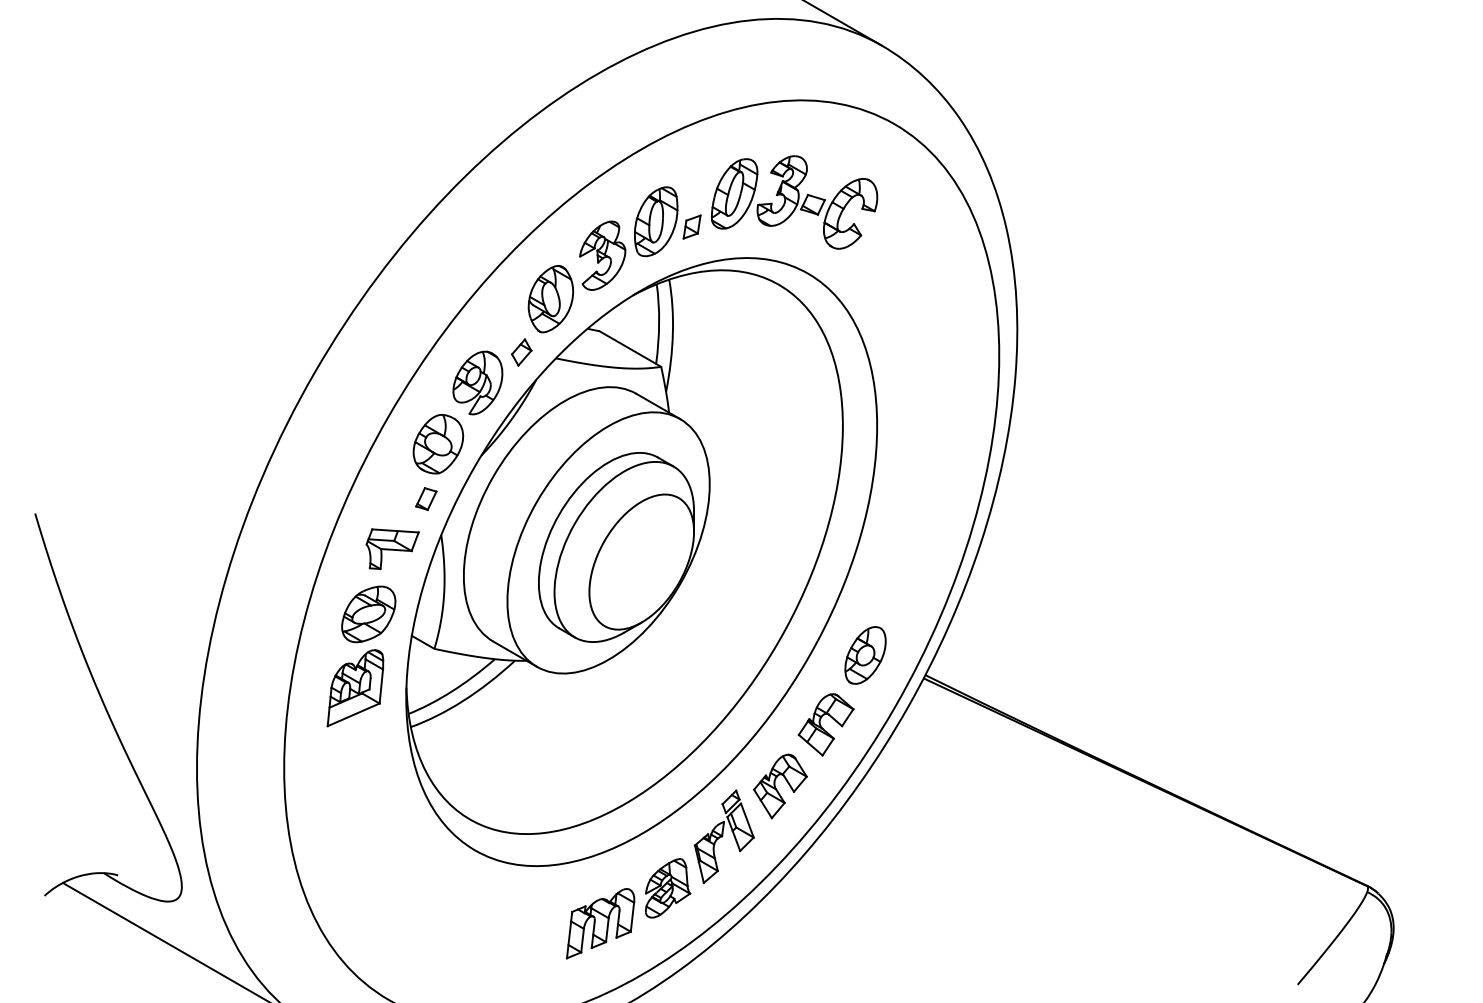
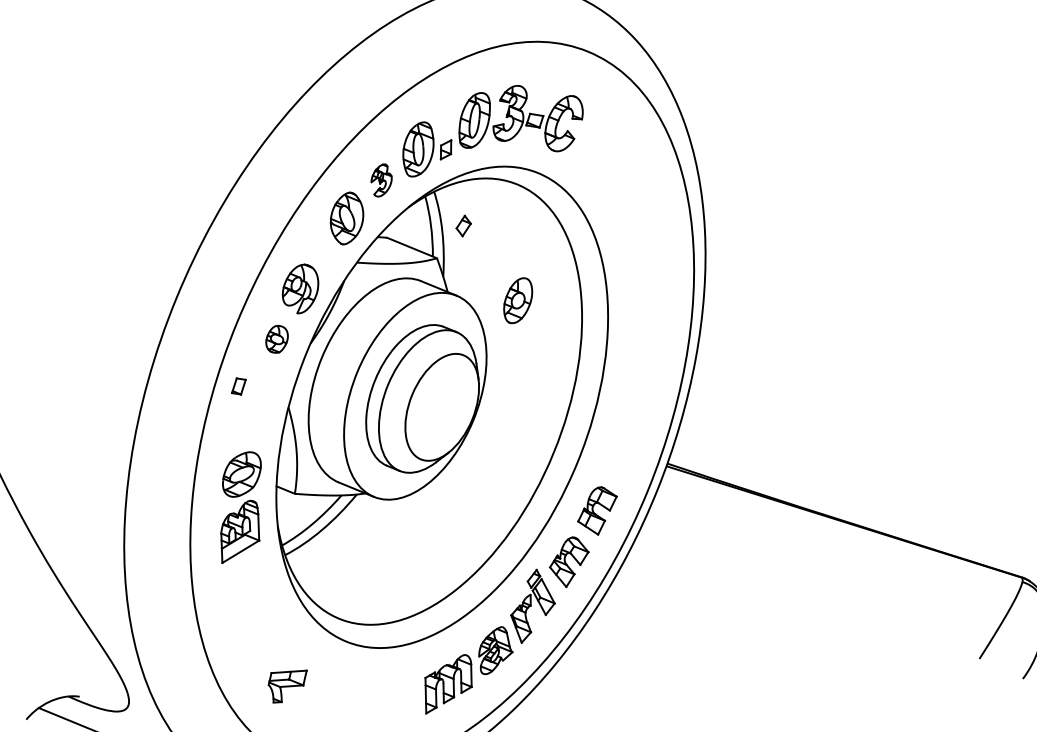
part: (602, 255) -> (381, 180), size x0.6
part: (521, 352) -> (463, 226), moved
part: (438, 444) -> (277, 339), size x0.6
part: (426, 498) -> (238, 386), moved
part: (392, 549) -> (288, 686), moved
part: (865, 655) -> (518, 300), moved

